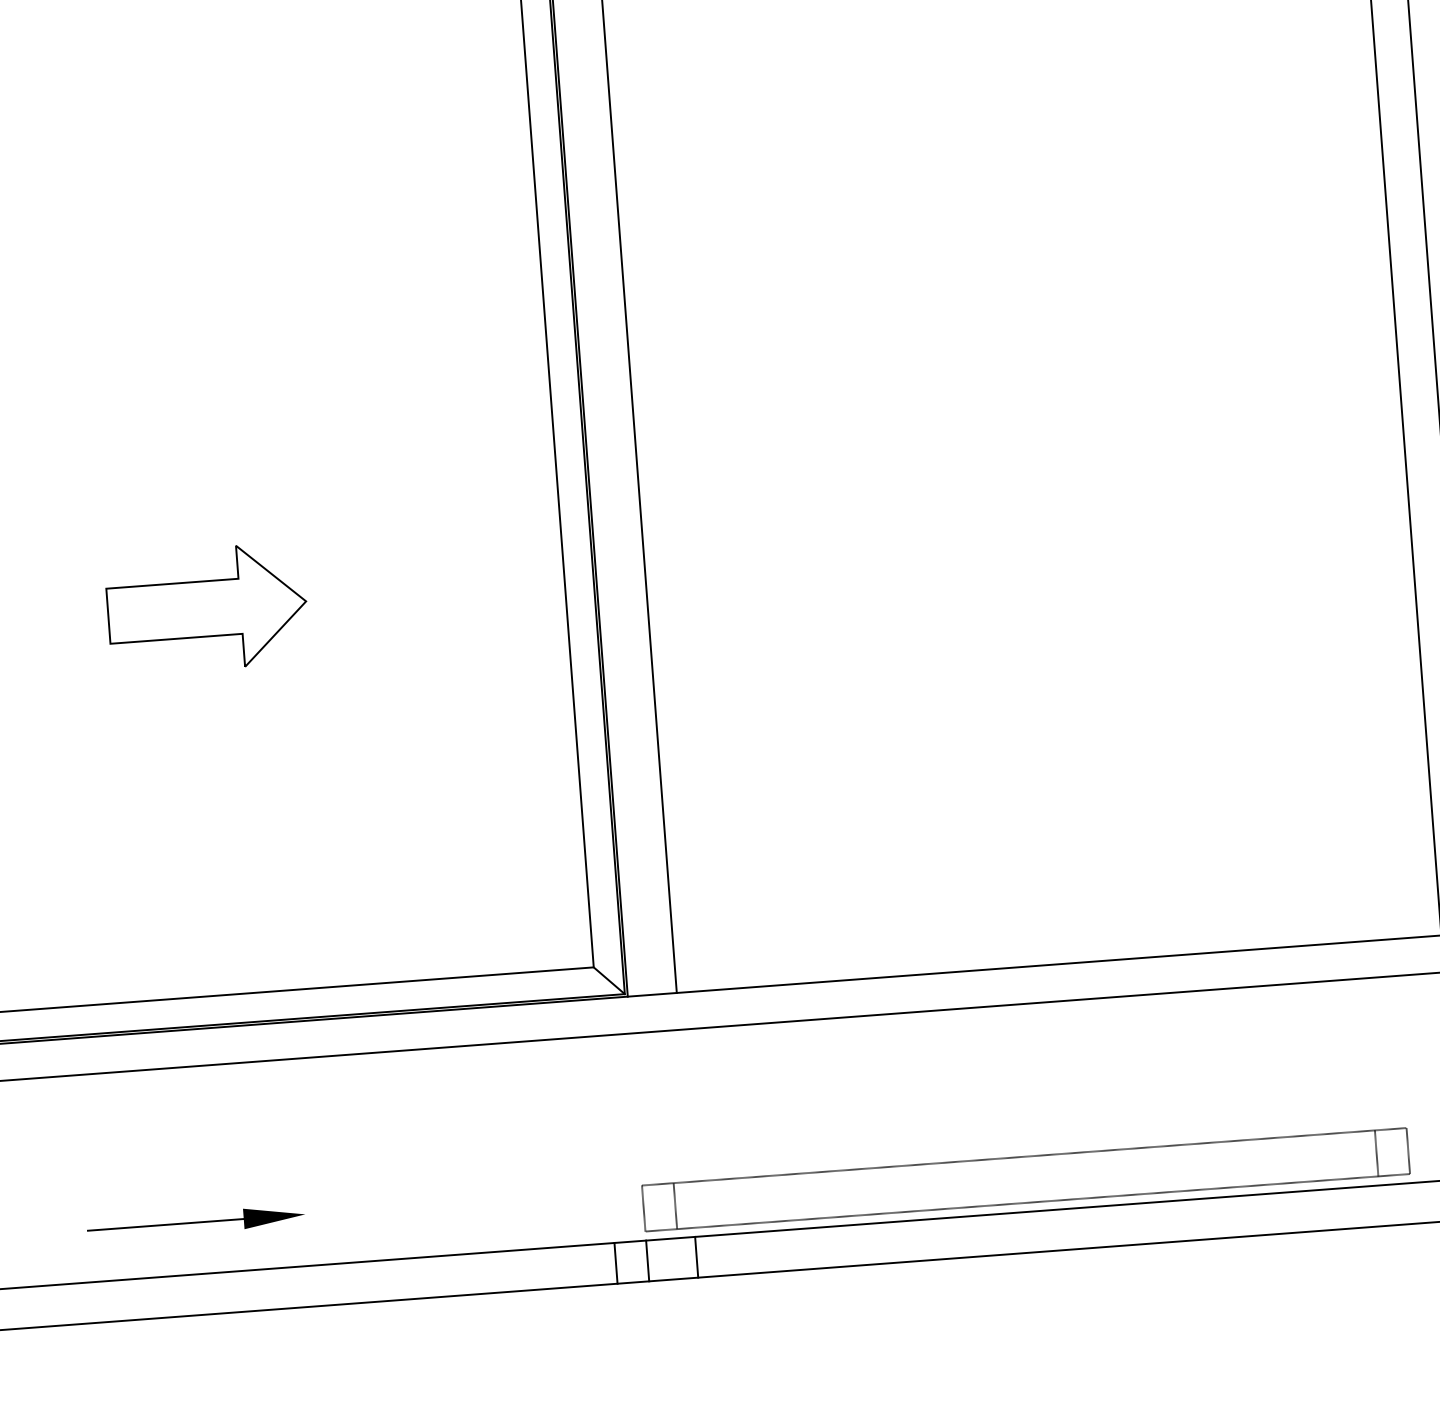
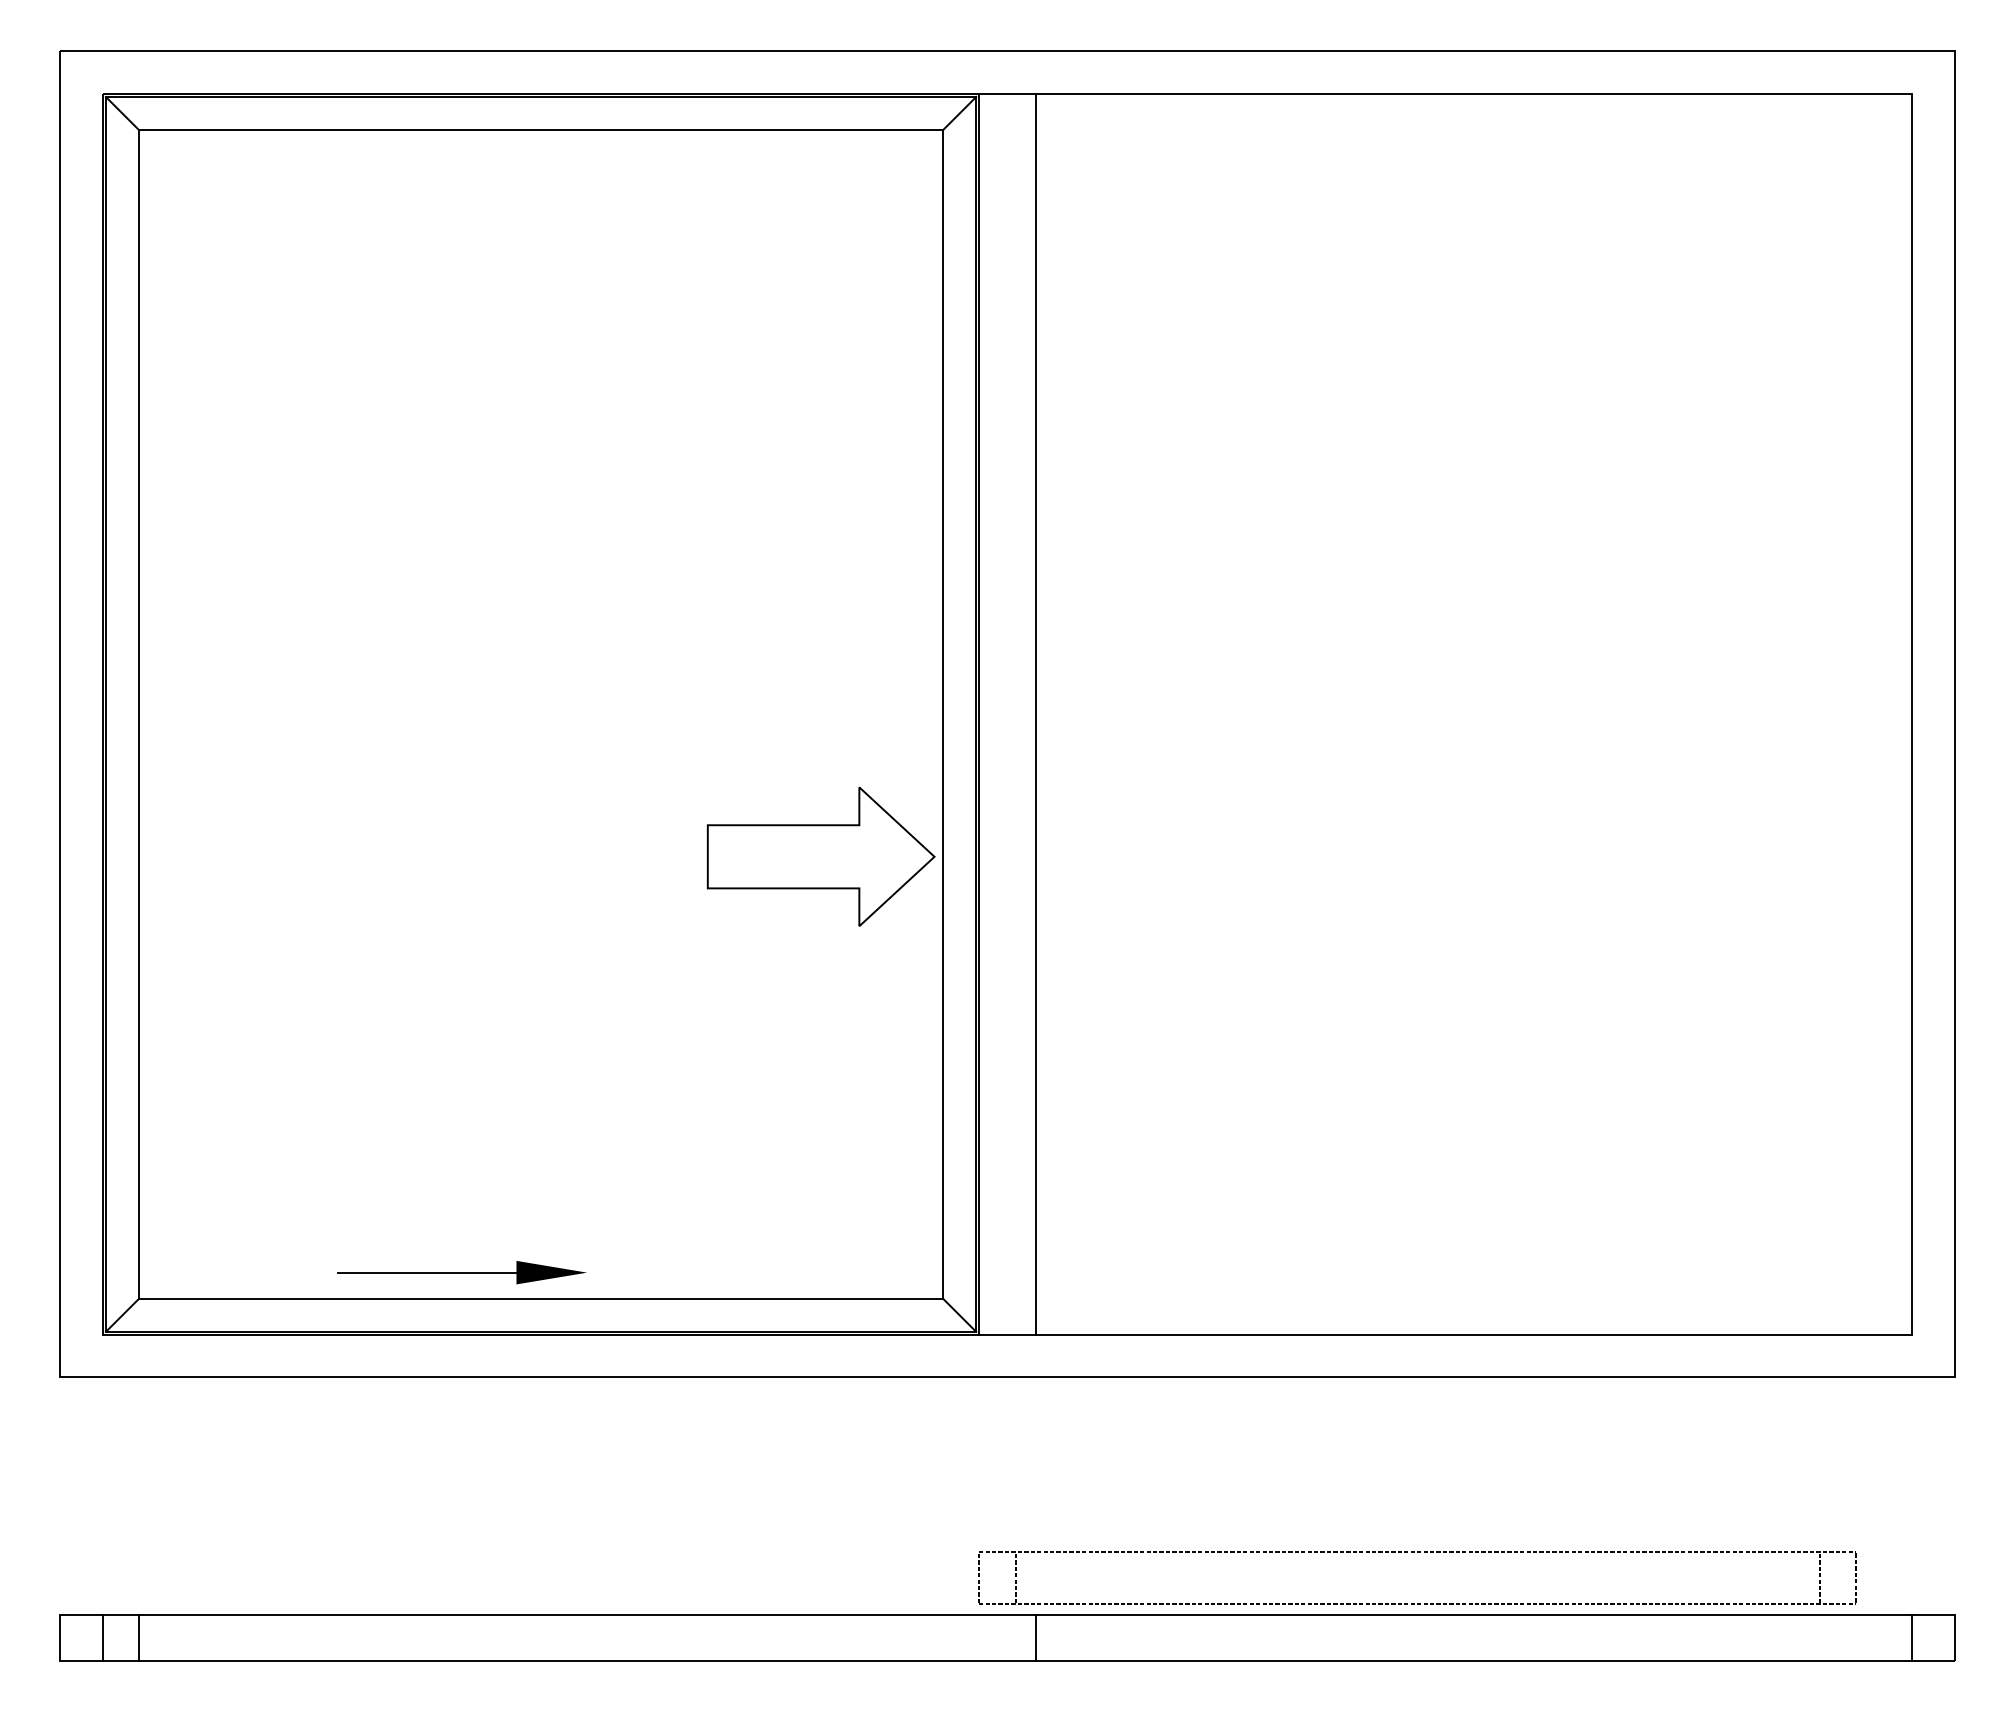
part: (206, 608) -> (820, 856), moved
part: (195, 1222) -> (461, 1272), moved
line: (647, 1260) -> (979, 1637), removed
line: (616, 1262) -> (943, 1637), removed

